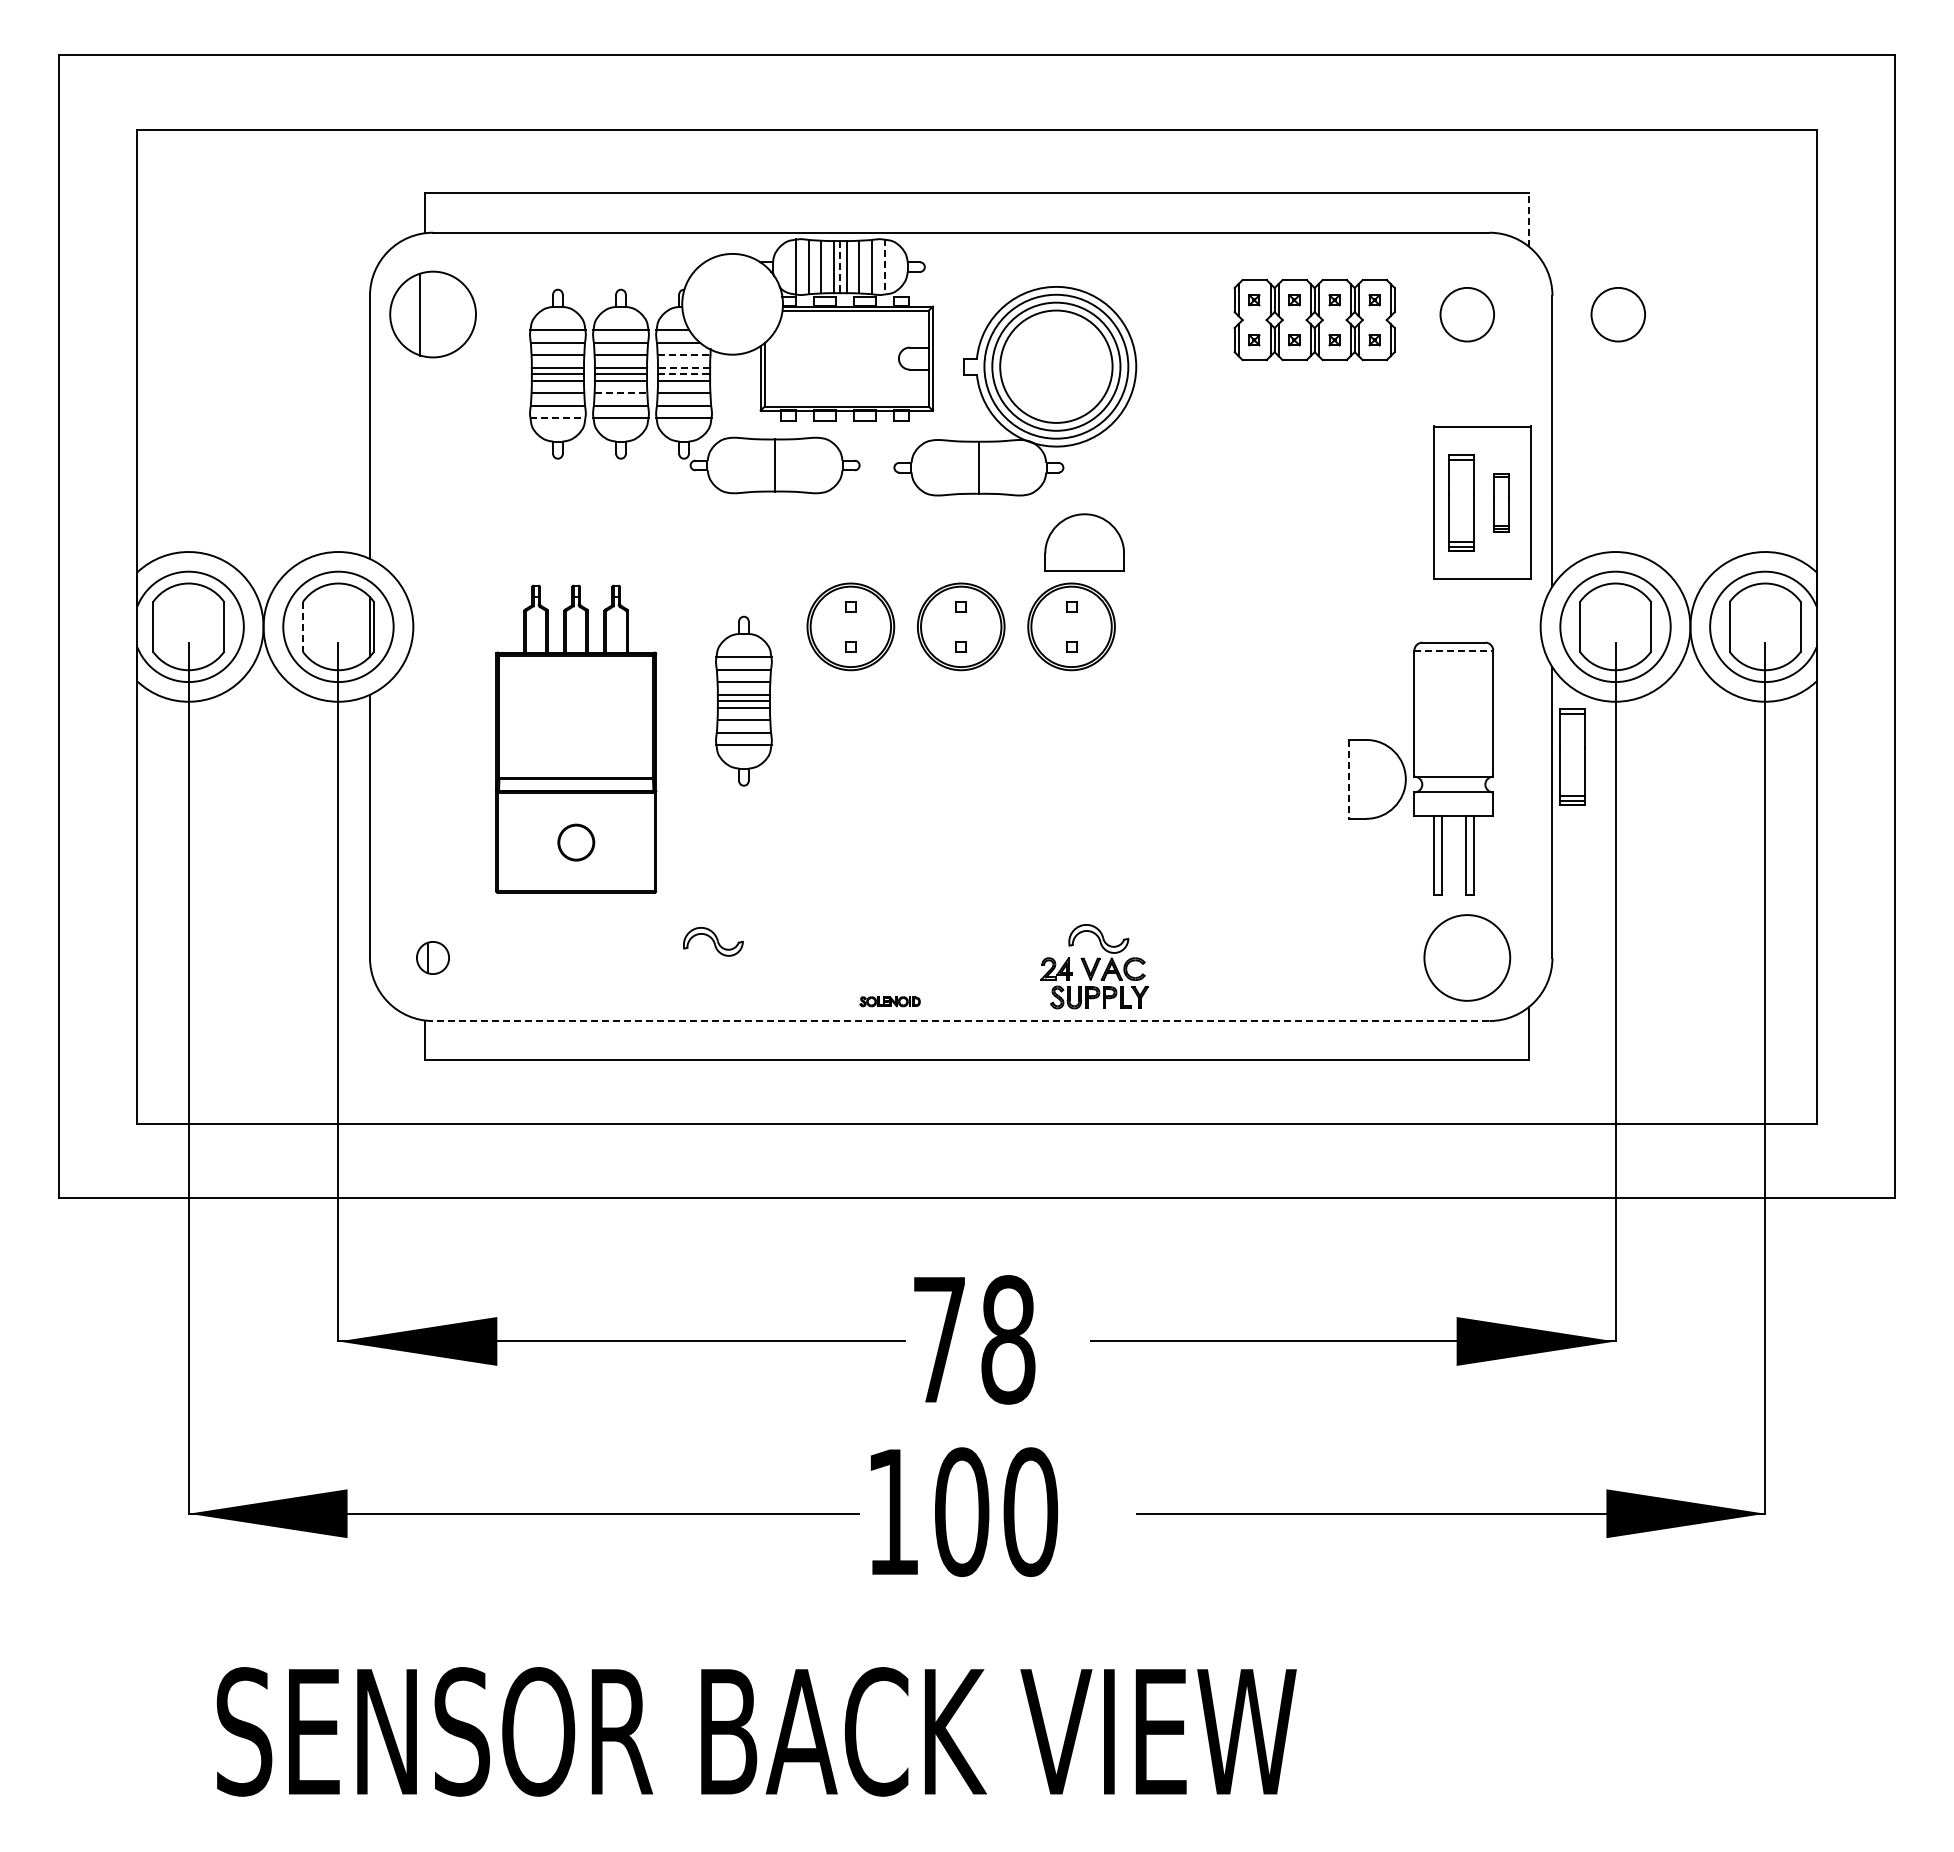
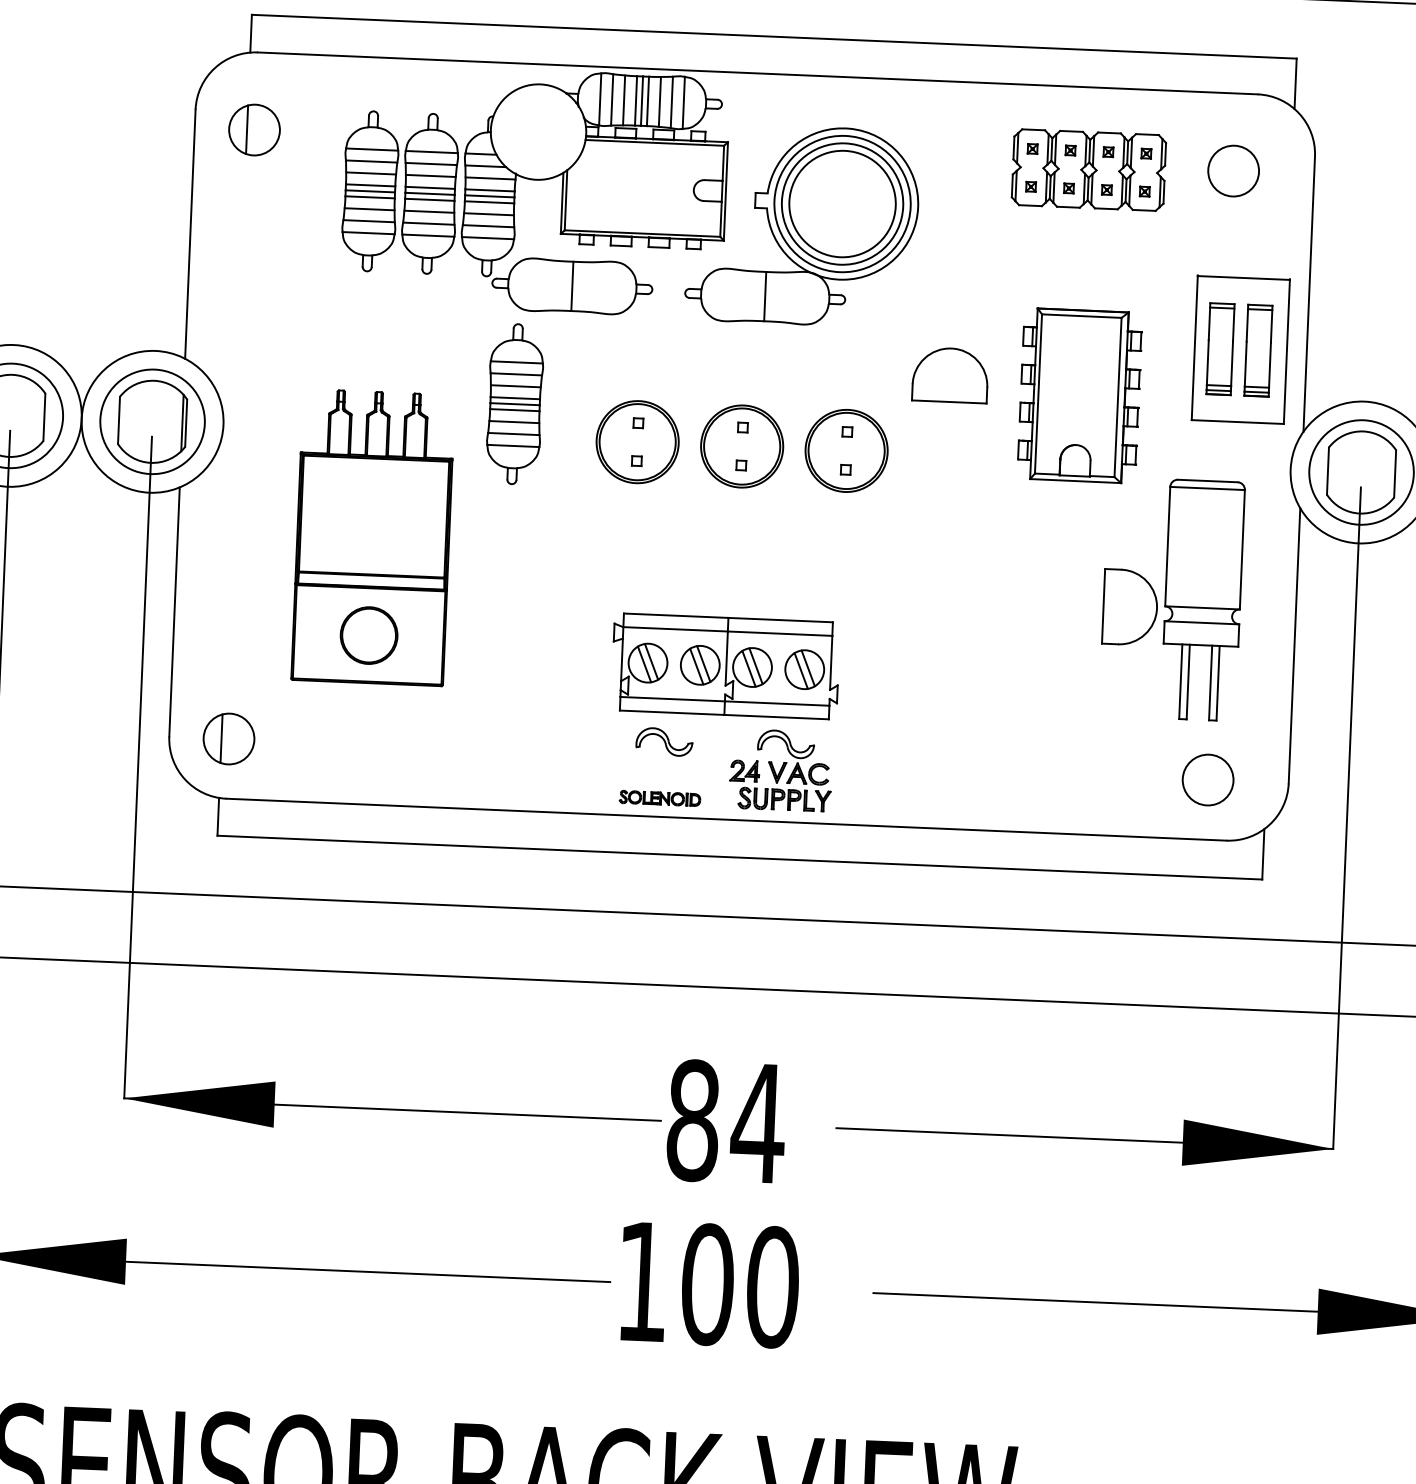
line: (1528, 219) -> (1295, 83), dashed -> solid
line: (840, 267) -> (642, 101), dashed -> solid
line: (884, 267) -> (683, 103), dashed -> solid
part: (432, 314) -> (254, 129), size x0.62
circle: (1617, 314) -> (1375, 176), removed
line: (684, 355) -> (490, 178), dashed -> solid
line: (683, 367) -> (489, 189), dashed -> solid
line: (684, 374) -> (490, 196), dashed -> solid
line: (621, 393) -> (429, 212), dashed -> solid
line: (557, 418) -> (368, 233), dashed -> solid
part: (1501, 502) -> (1258, 350), size x1.67
part: (1084, 542) -> (950, 375), moved
part: (1314, 558) -> (1079, 395), added
line: (302, 626) -> (118, 420), dashed -> solid
line: (1454, 650) -> (1208, 488), dashed -> solid
part: (743, 700) -> (514, 403), moved
part: (1572, 756) -> (1315, 593), removed
line: (1349, 779) -> (1103, 606), dashed -> solid
part: (576, 842) -> (369, 635), size x1.67
part: (953, 859) -> (725, 666), added
part: (713, 941) -> (664, 741), moved
part: (432, 957) -> (228, 738), size x1.67
circle: (1467, 957) -> (1208, 779), size x0.62
part: (1094, 966) -> (781, 770), moved
part: (889, 1001) -> (659, 798), size x1.43
line: (960, 1021) -> (725, 820), dashed -> solid
text: (974, 1339) -> (726, 1121), 78 -> 84

